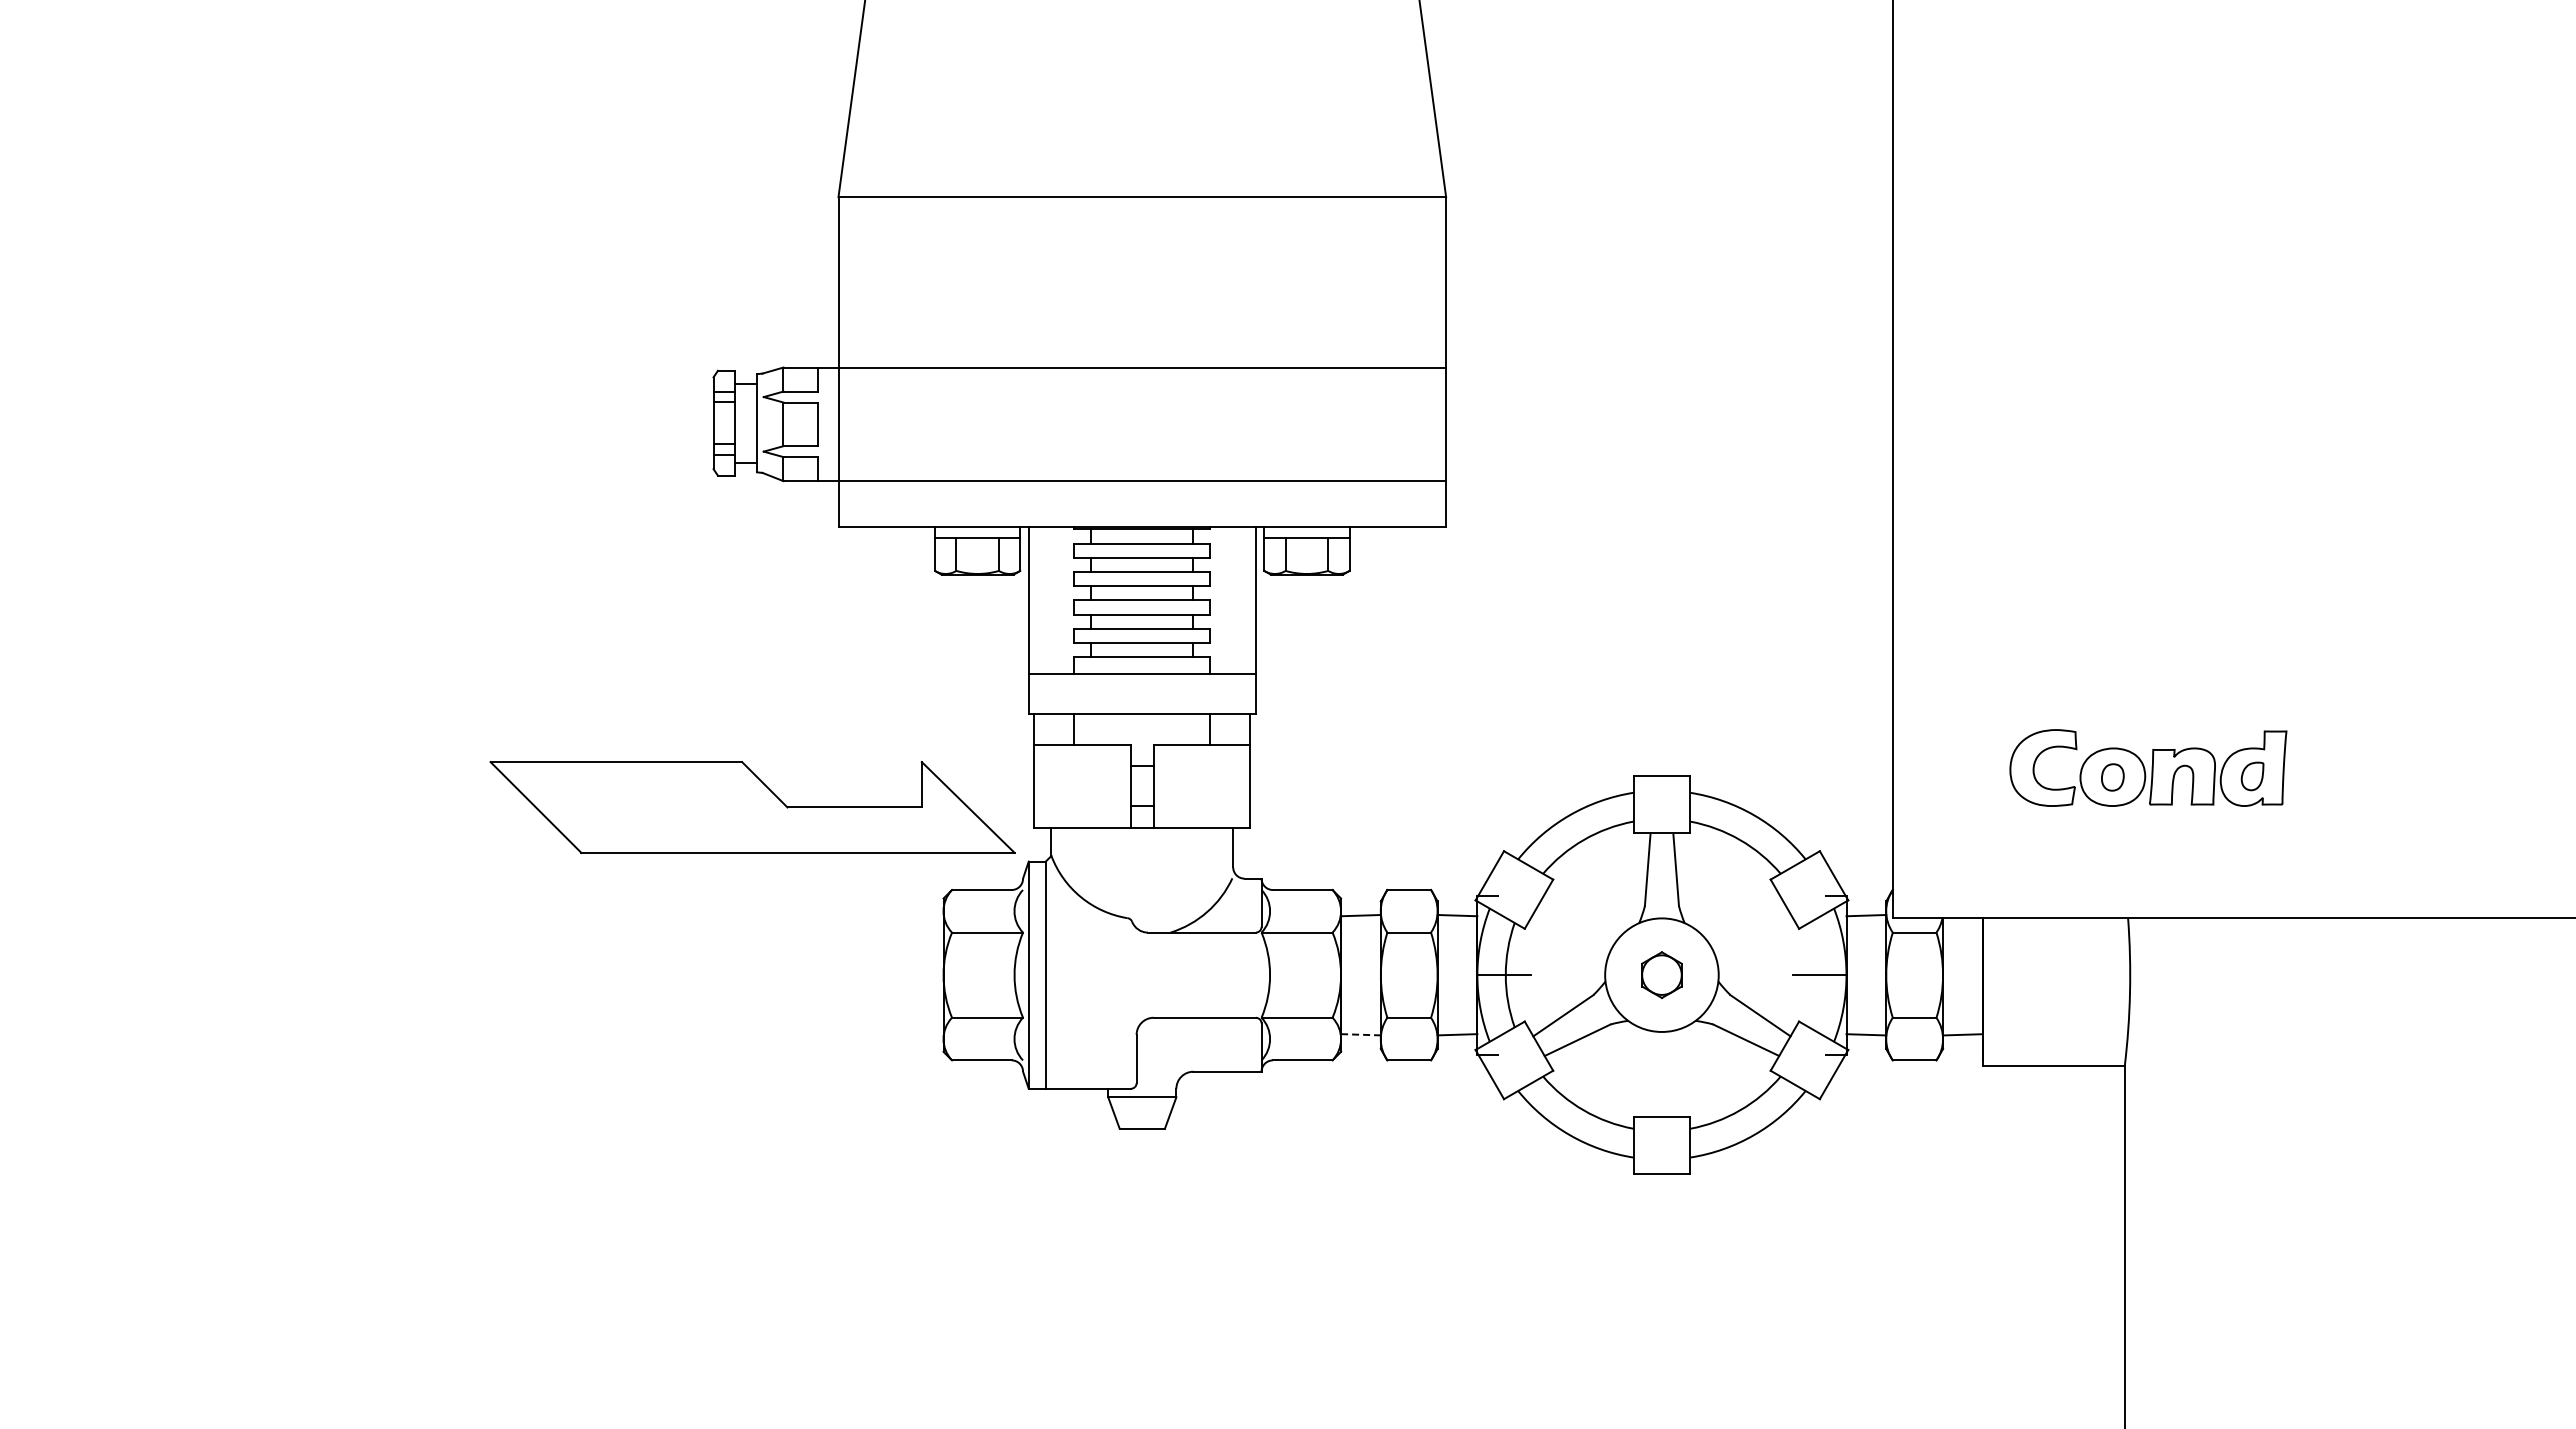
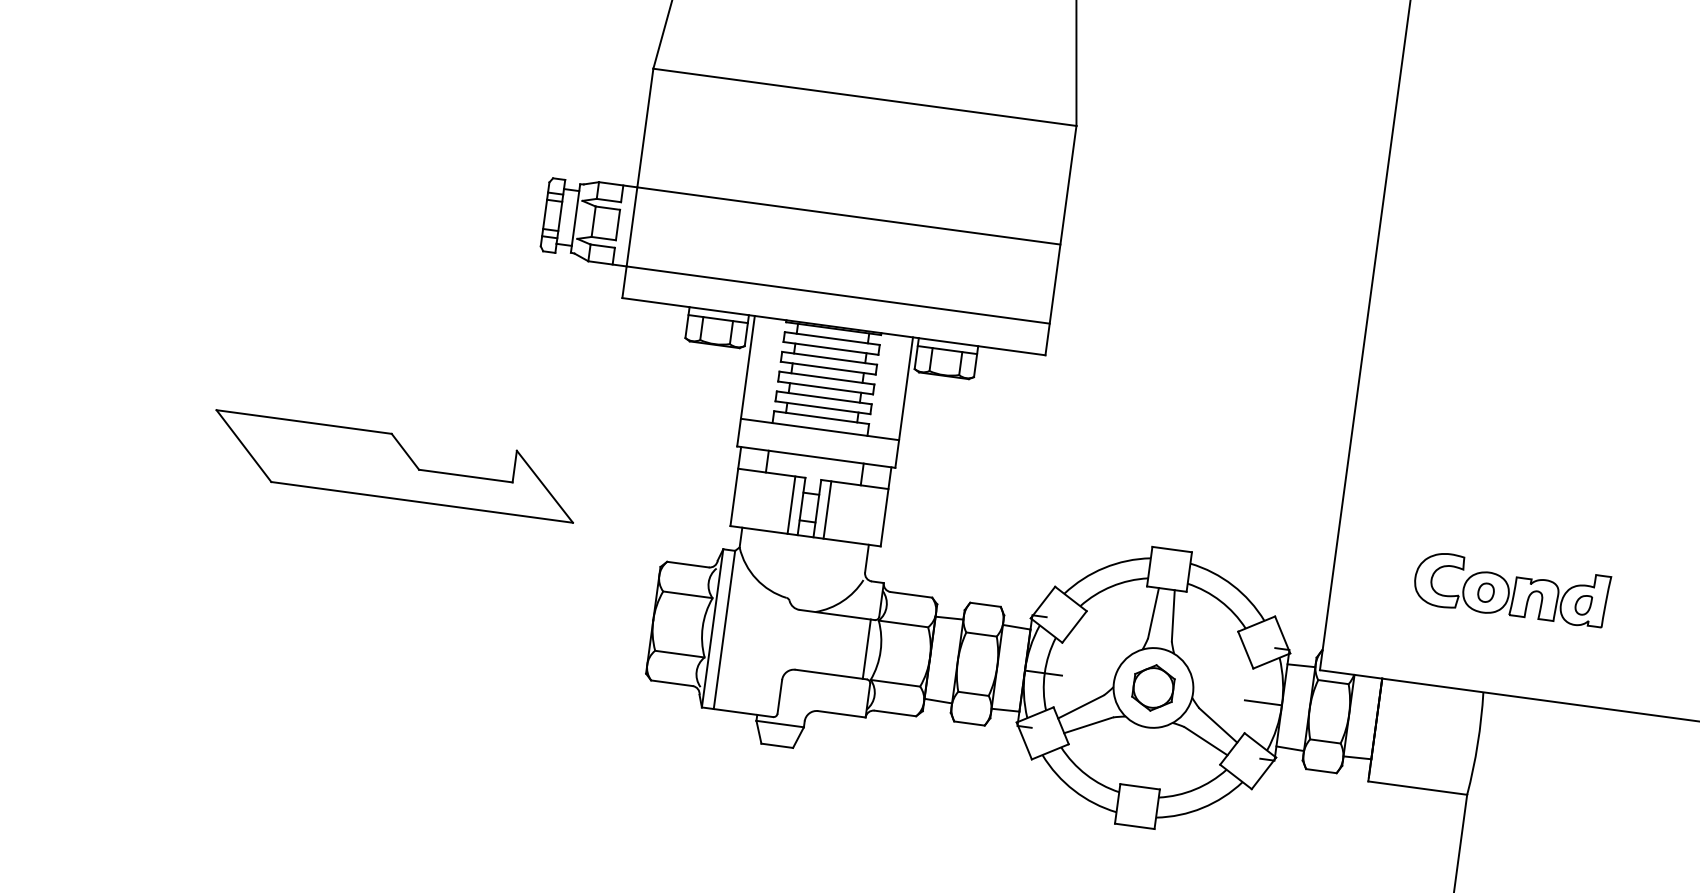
line: (1116, 786) -> (791, 505), added
line: (1168, 786) -> (827, 510), added
part: (752, 807) -> (394, 466), moved
line: (1250, 974) -> (867, 648), added
part: (1661, 974) -> (1153, 687), size x1.43
line: (1360, 1034) -> (938, 700), dashed -> solid

